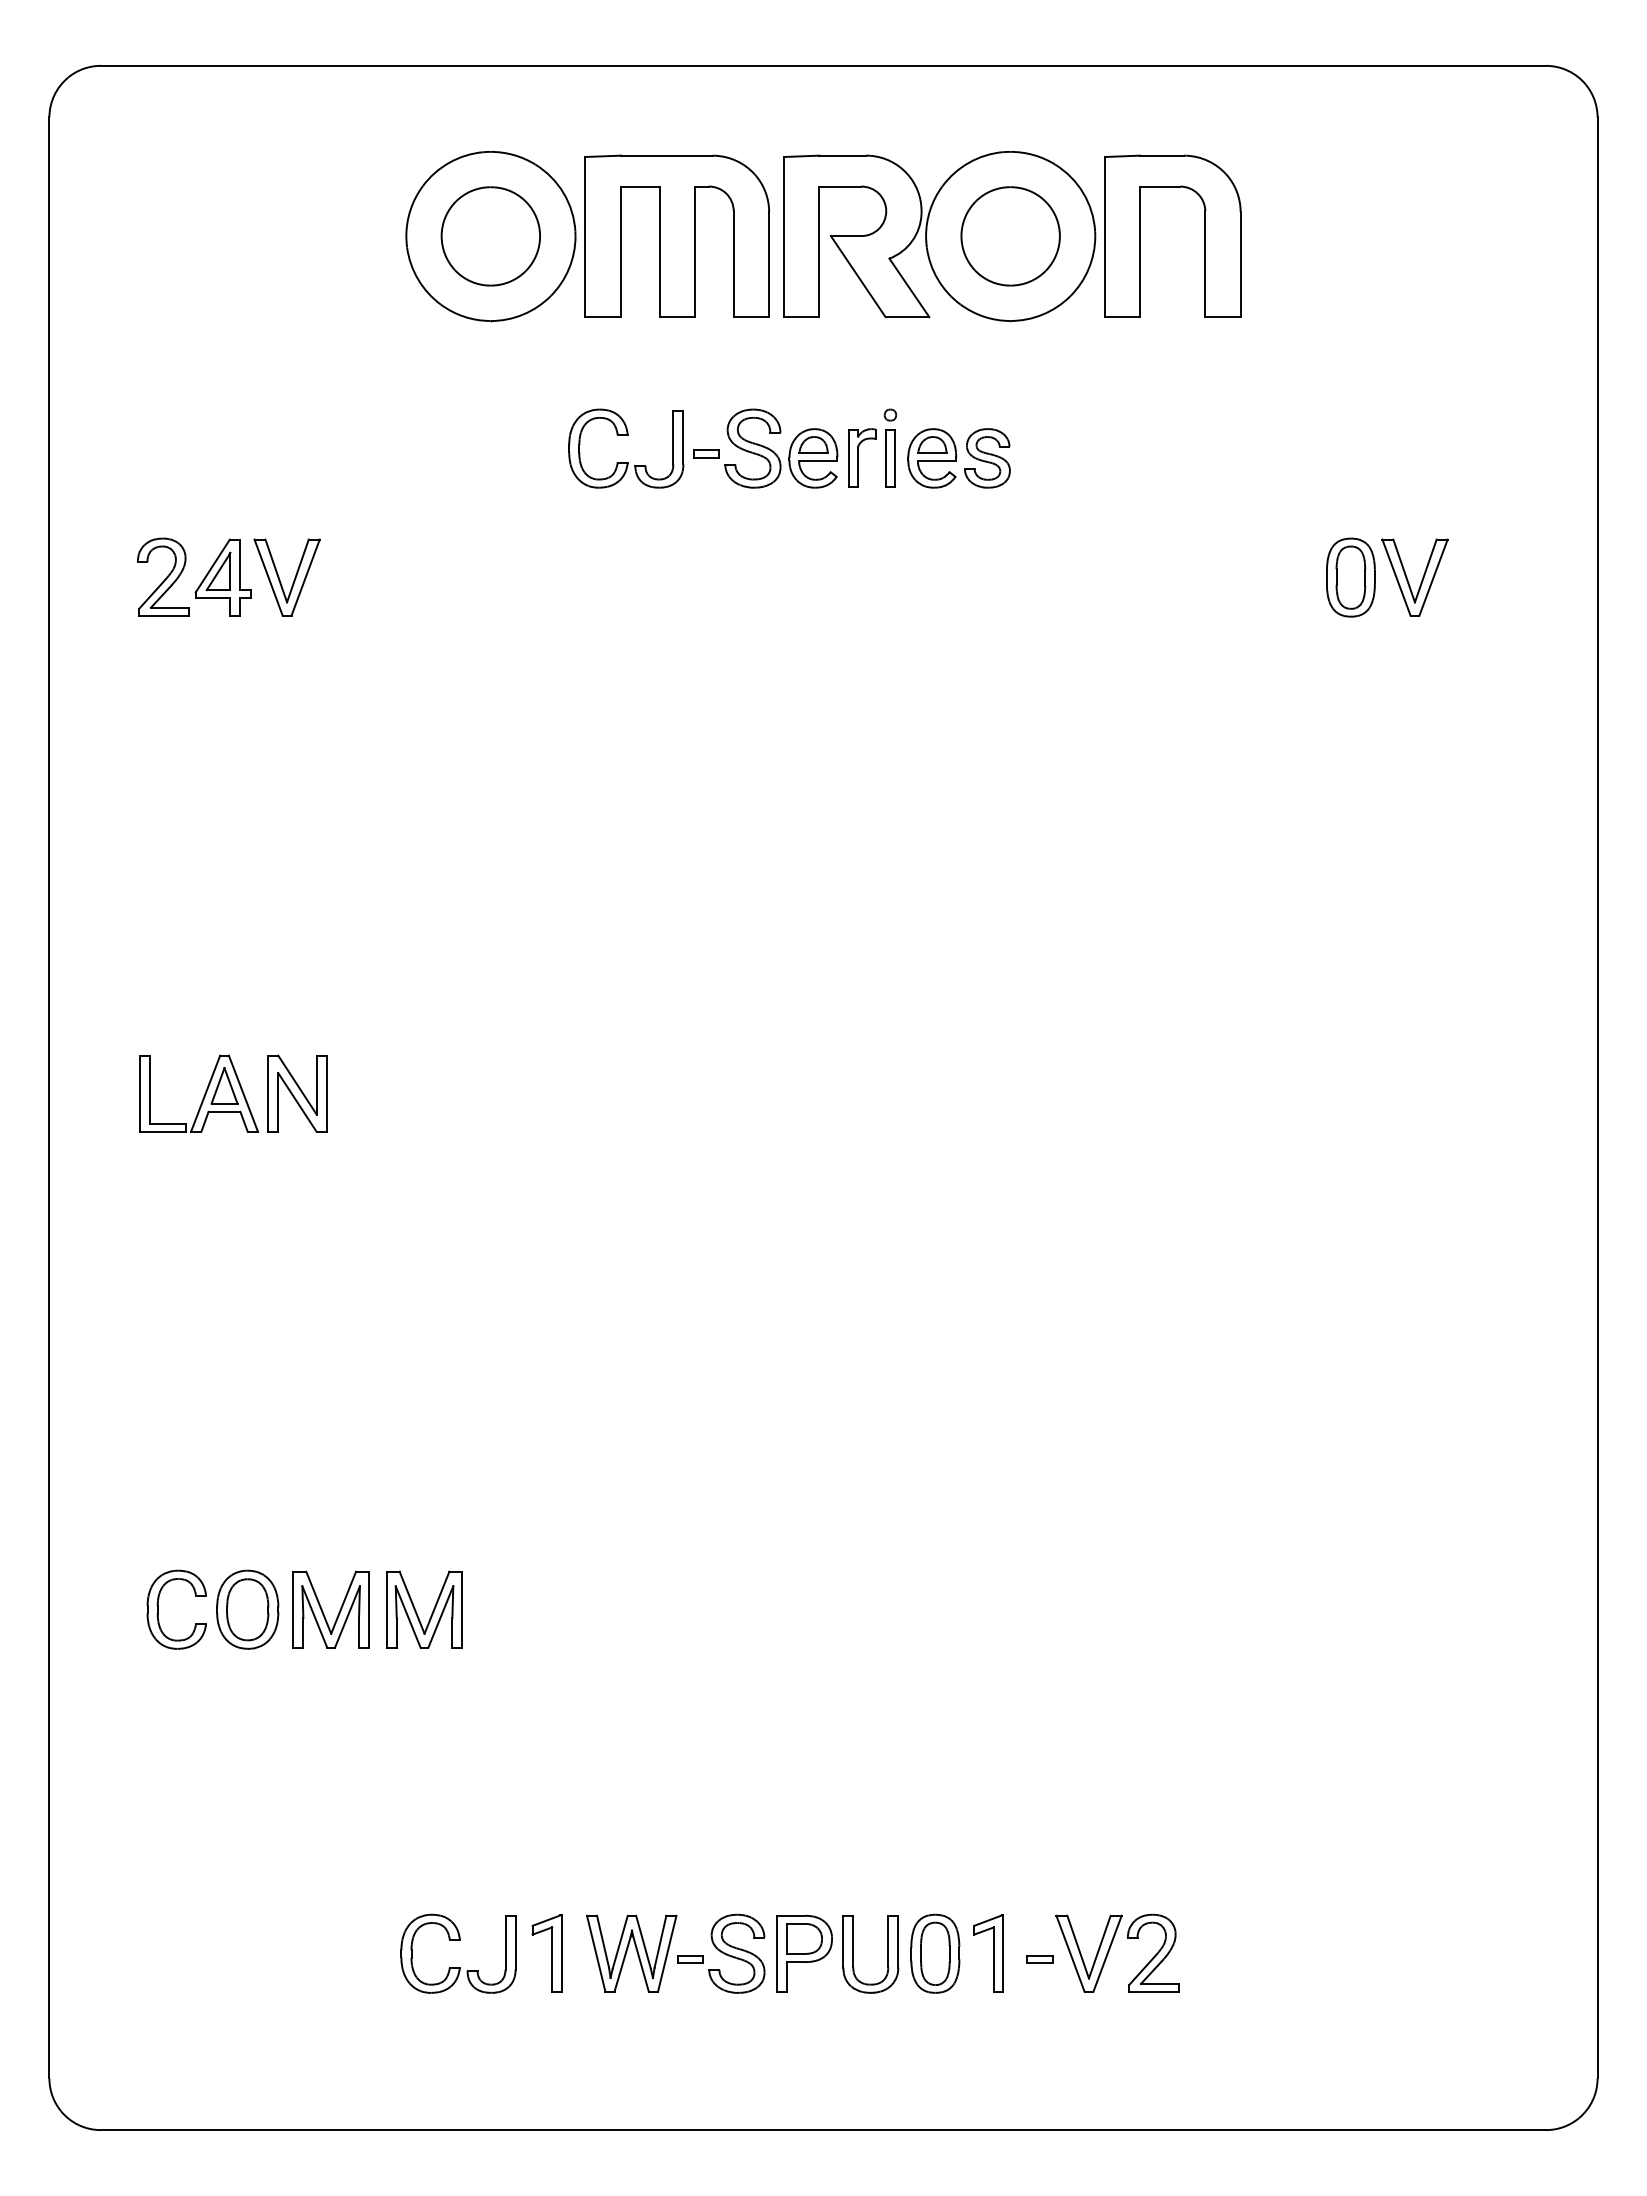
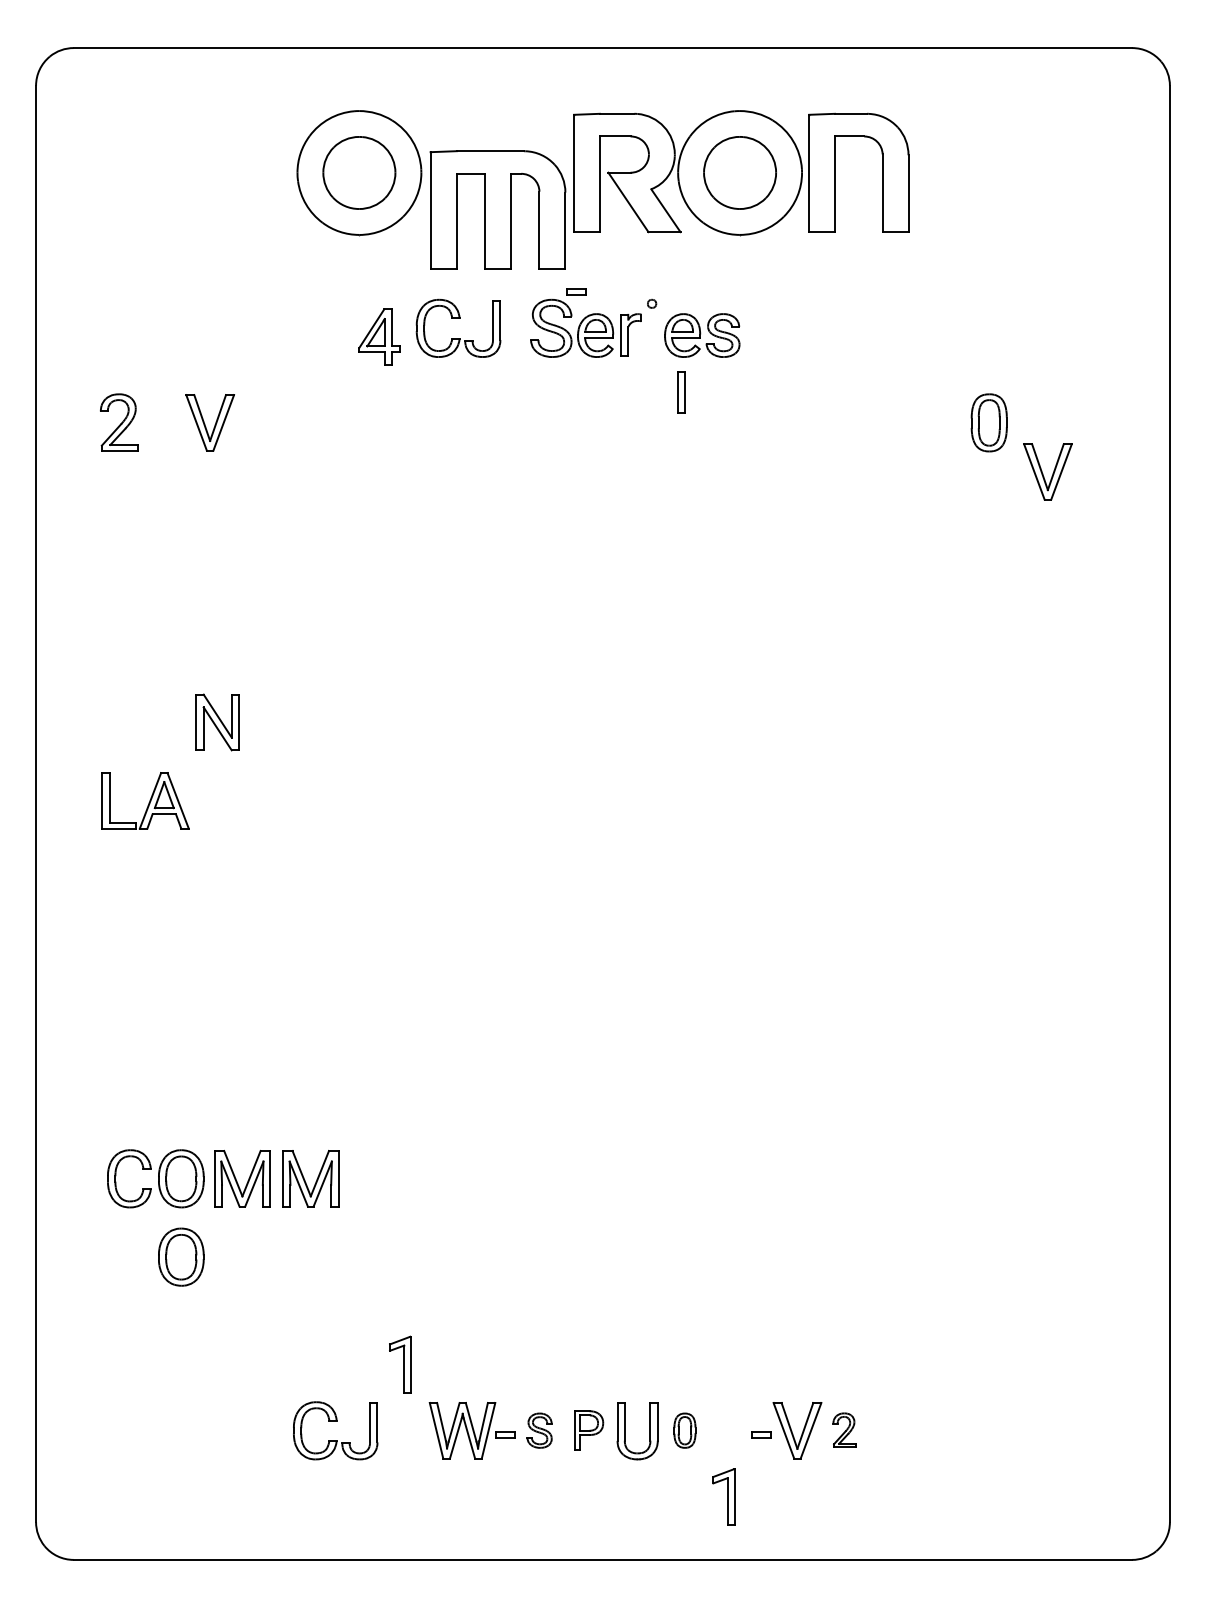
part: (676, 235) -> (497, 209), moved
part: (706, 453) -> (576, 291), moved
part: (890, 458) -> (681, 392), moved
part: (222, 577) -> (378, 337), moved
part: (1408, 580) -> (1043, 474), moved
part: (297, 1093) -> (217, 722), moved
part: (247, 1716) -> (181, 1256), added
part: (1153, 1952) -> (844, 1429), size x0.6
part: (546, 1953) -> (400, 1364), moved
part: (736, 1953) -> (539, 1430), size x0.6
part: (804, 1953) -> (589, 1430), size x0.7
part: (935, 1953) -> (685, 1430), size x0.6
part: (988, 1953) -> (723, 1497), moved

